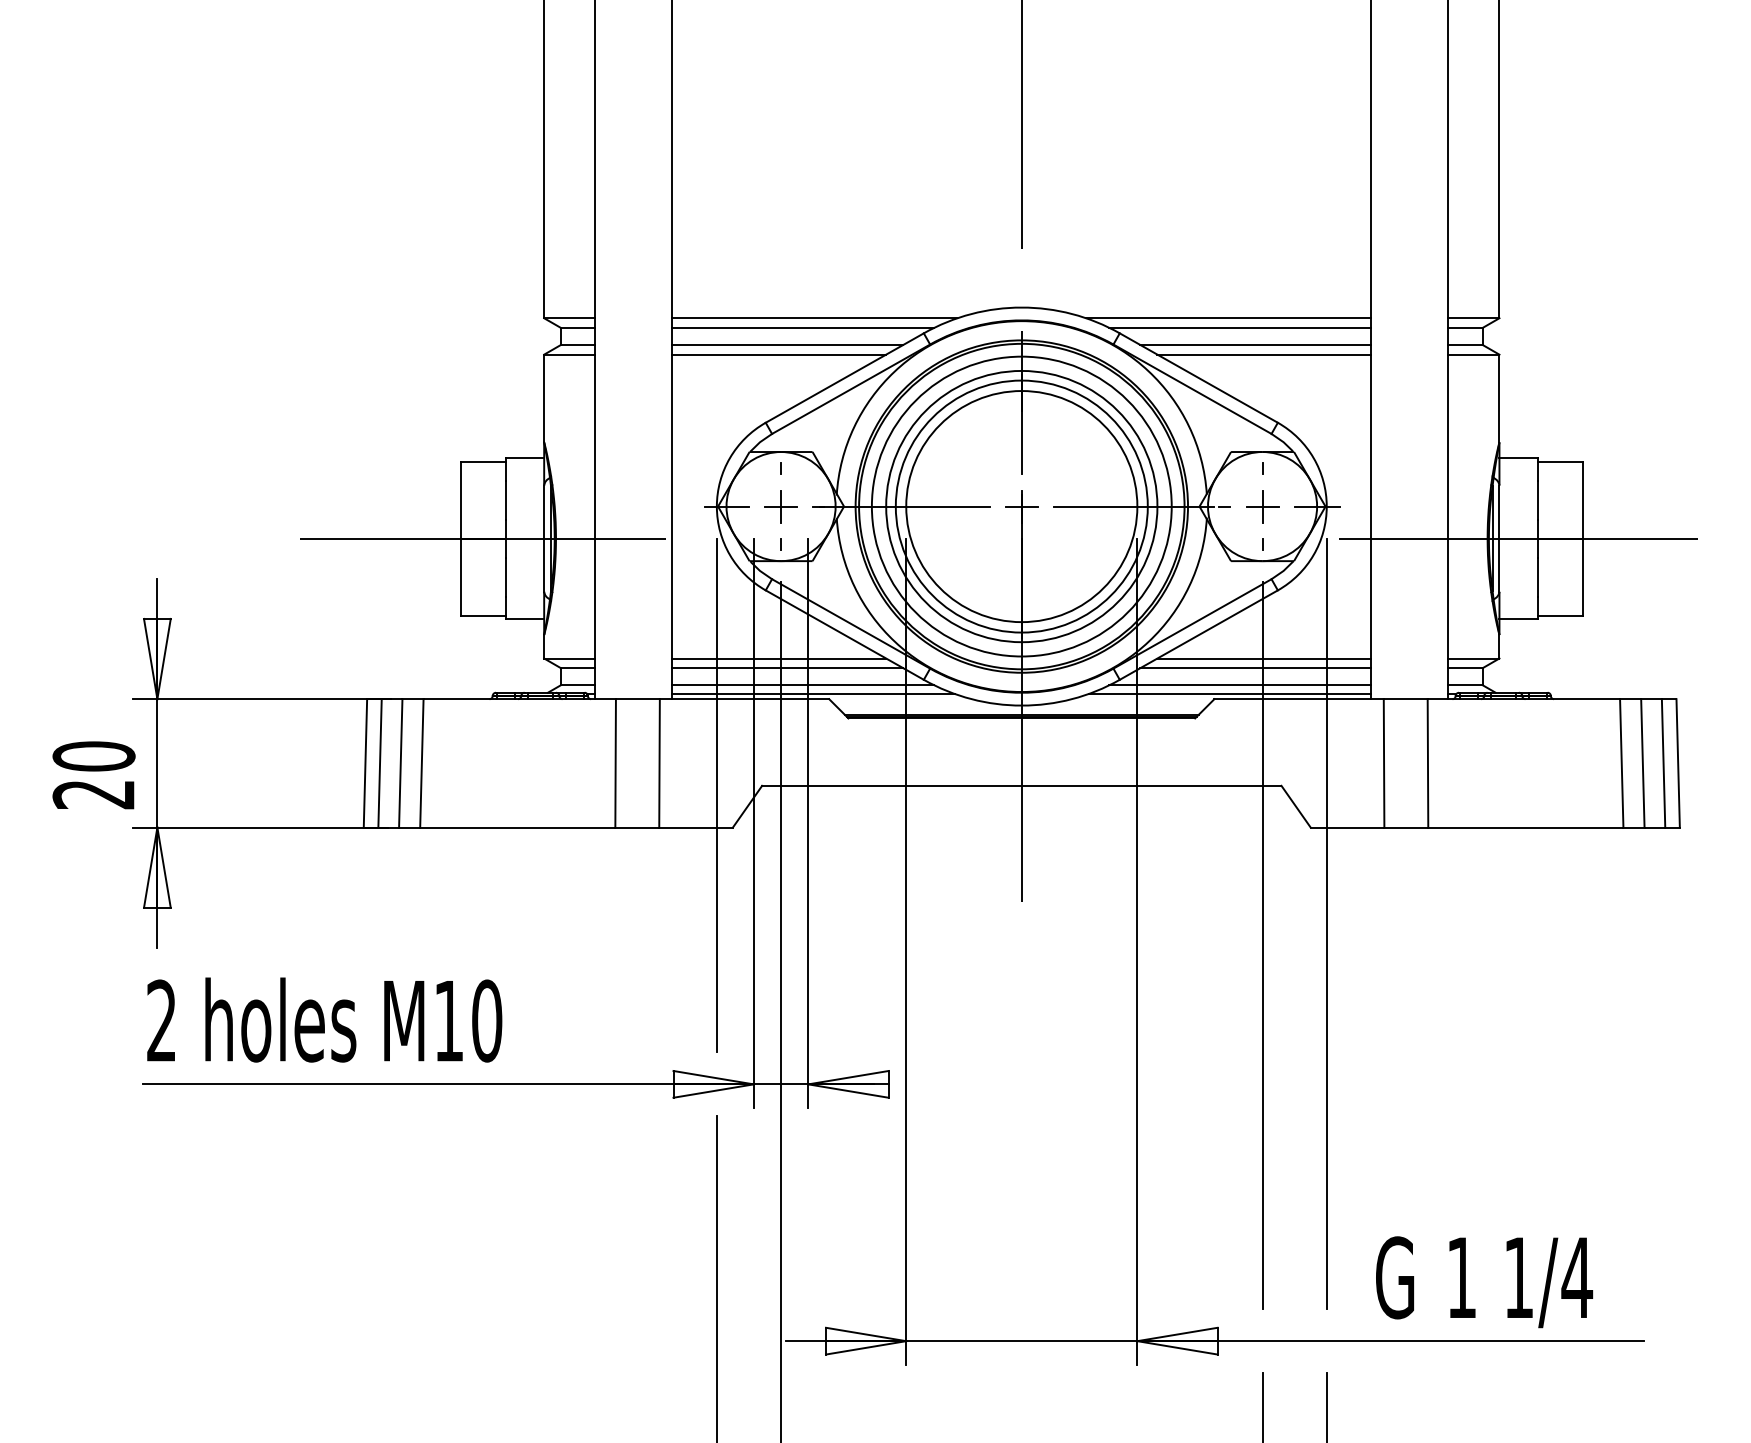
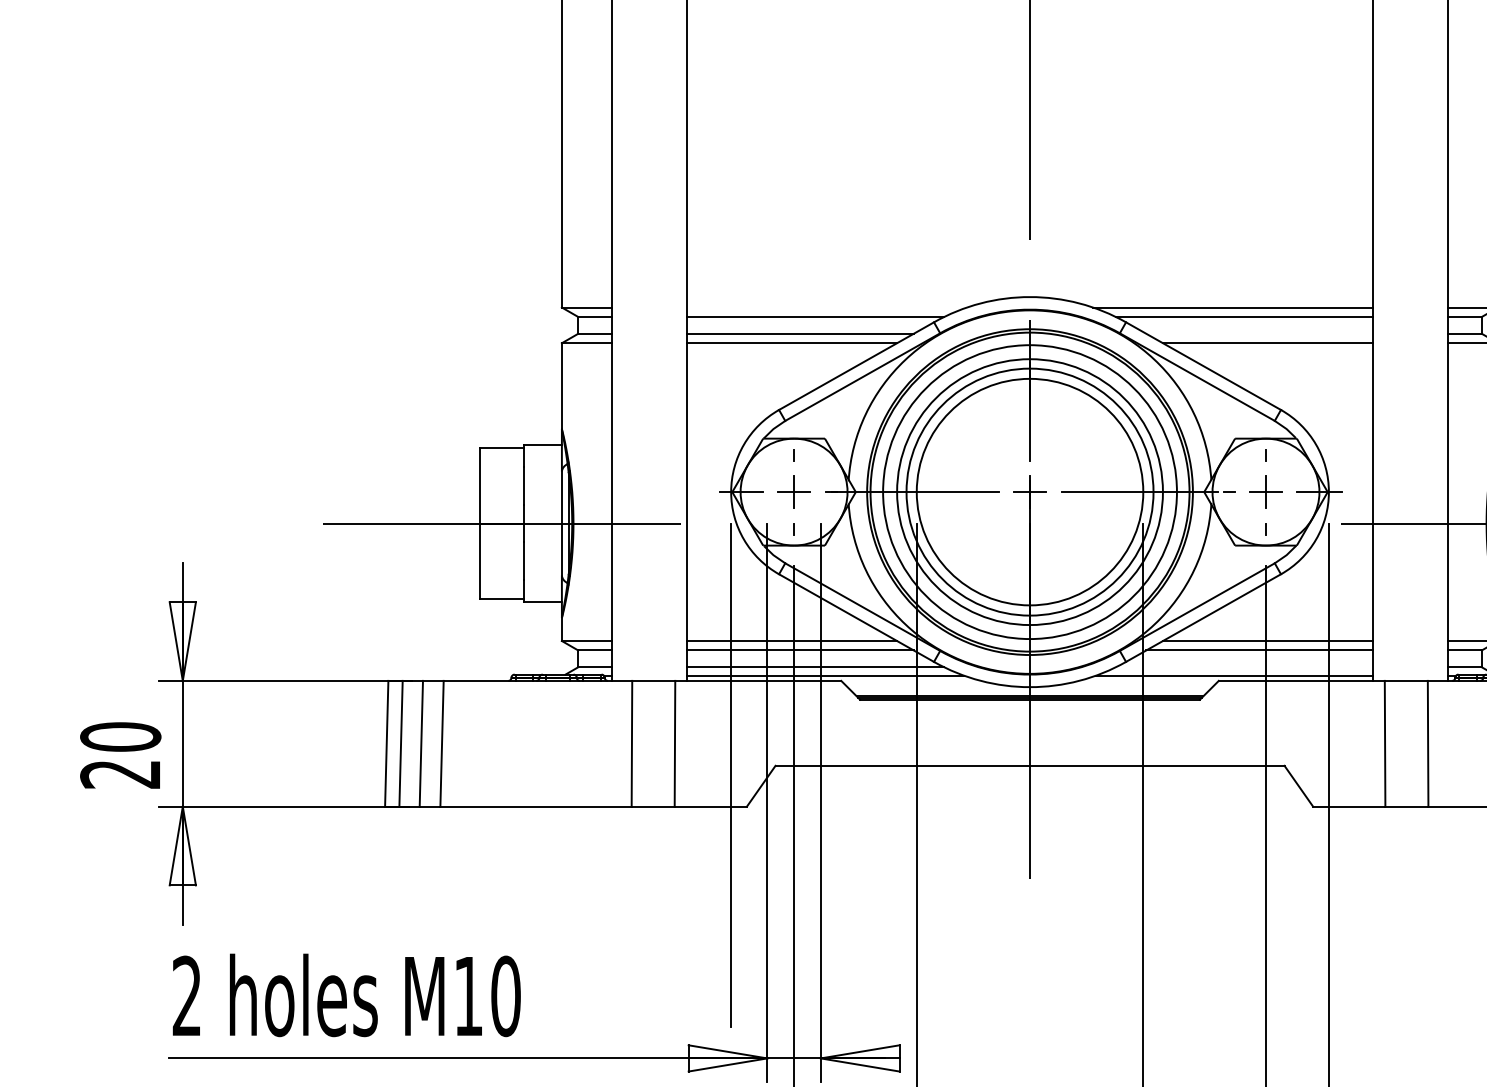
line: (814, 318) -> (826, 307), removed
line: (1255, 345) -> (1259, 334), removed
line: (1240, 685) -> (1244, 667), removed

